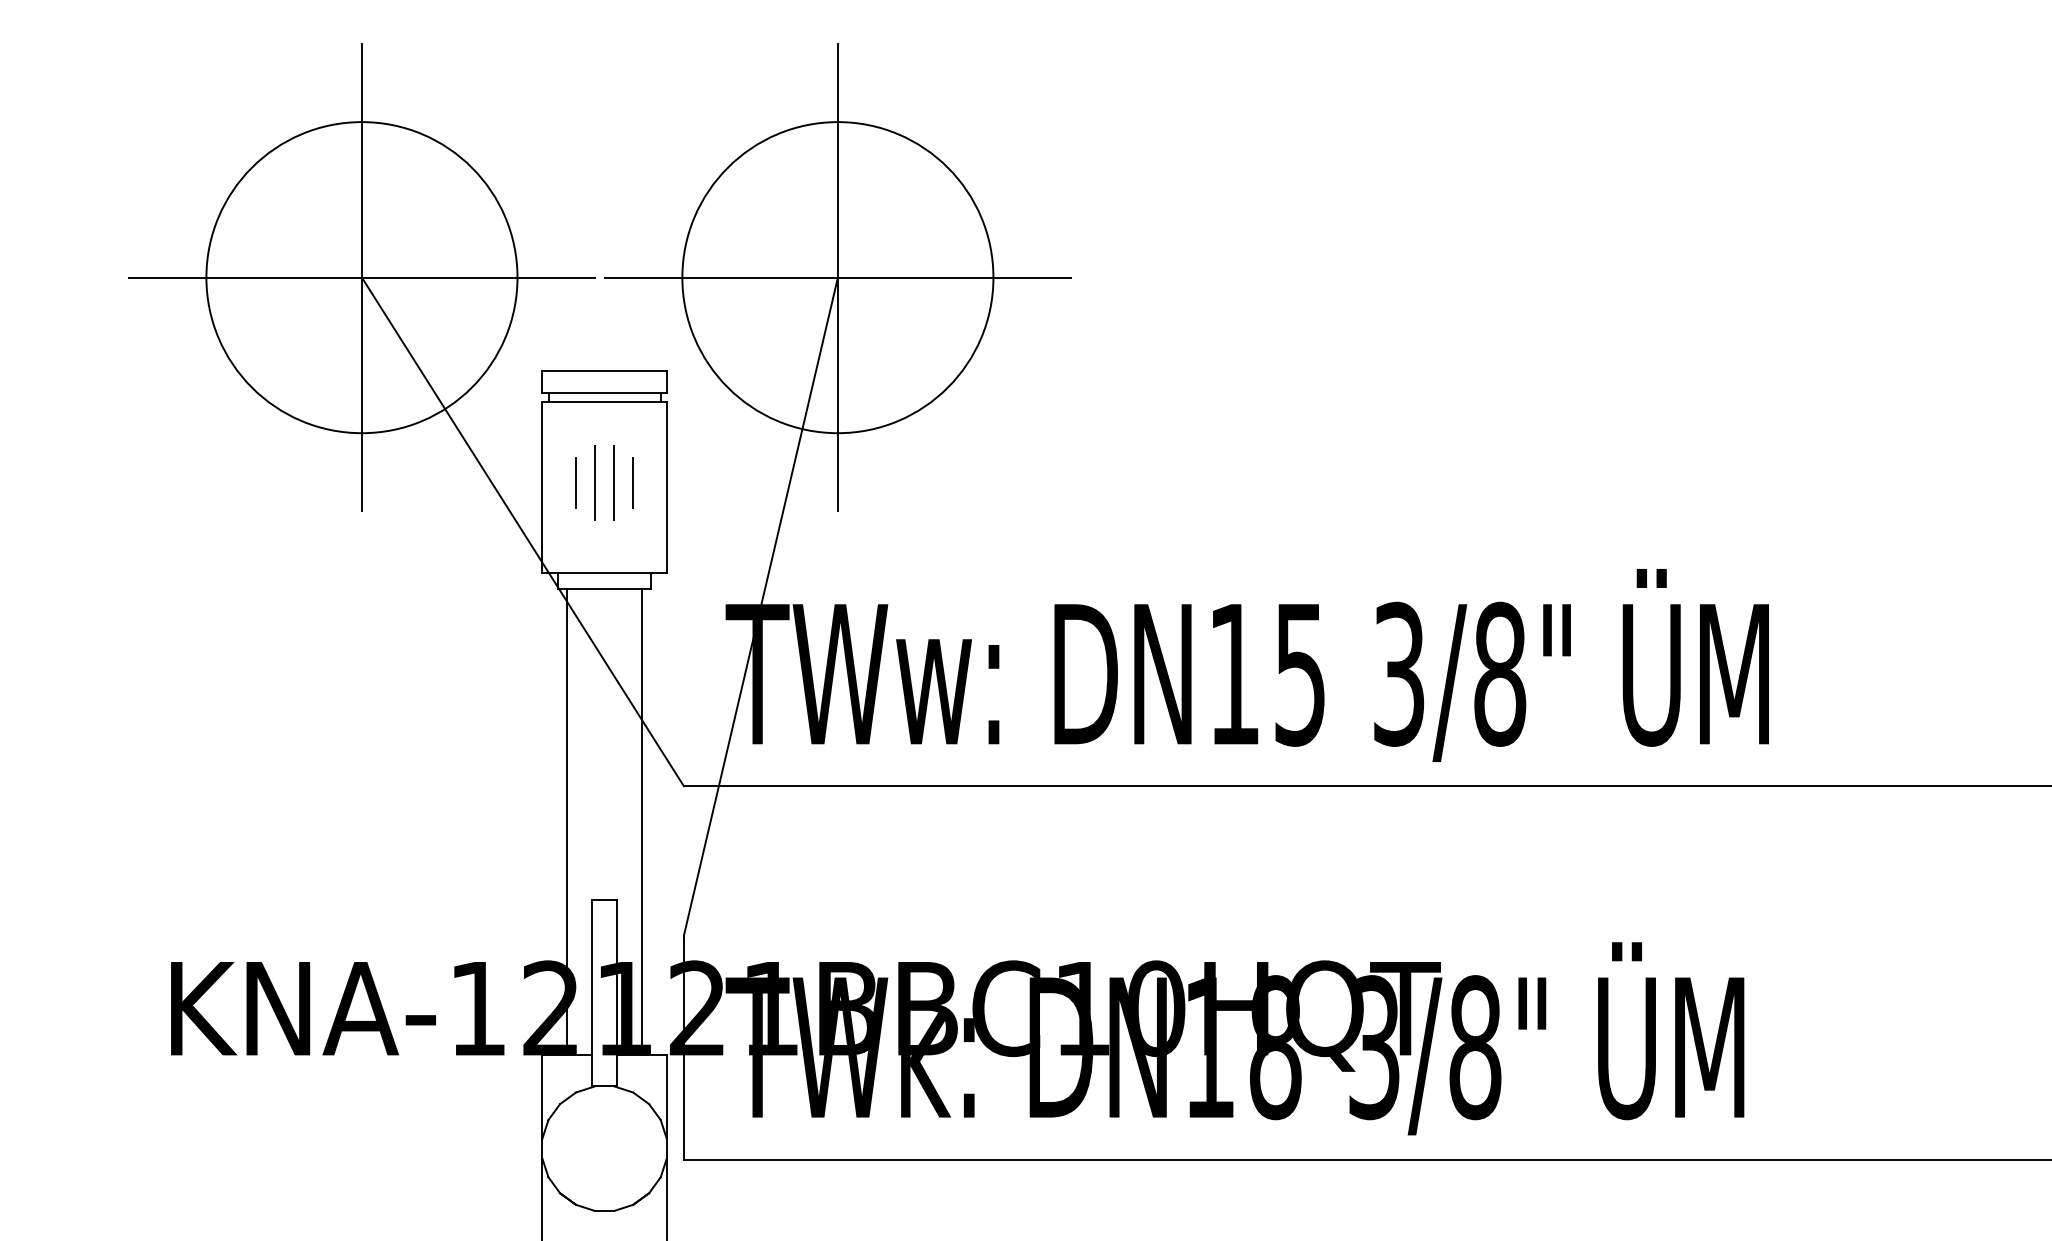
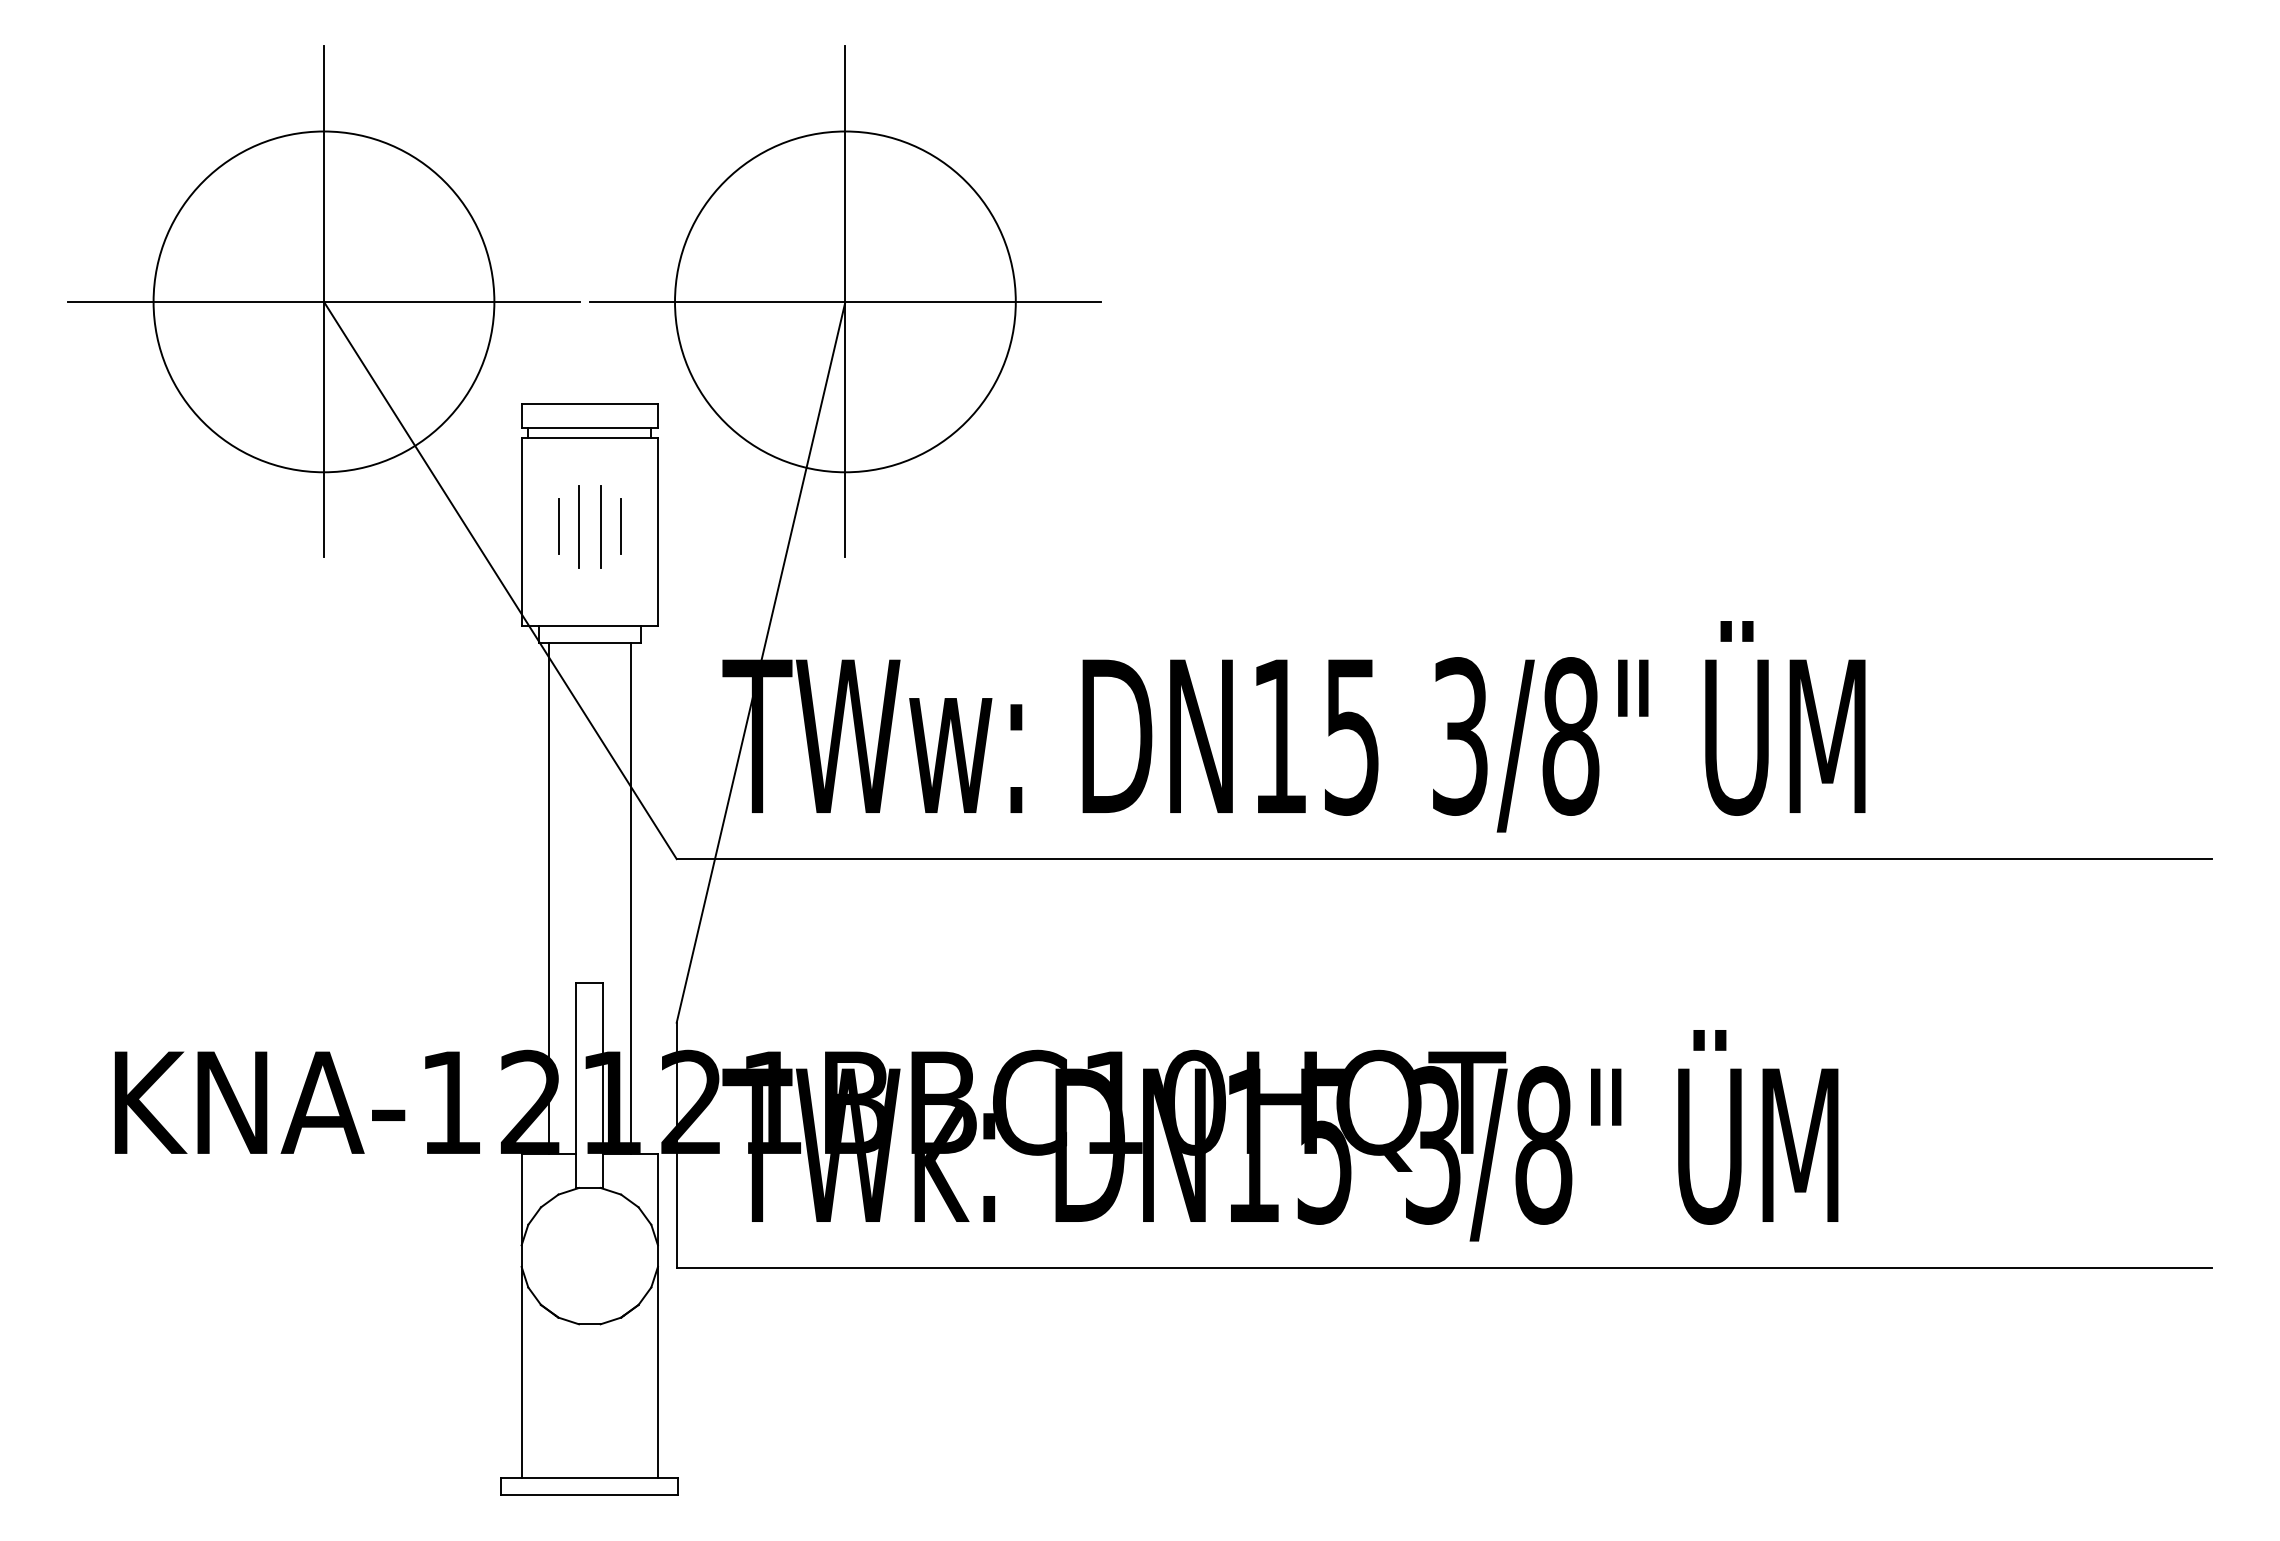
text: (1275, 1047) -> (1324, 1145), DN18 -> DN15

